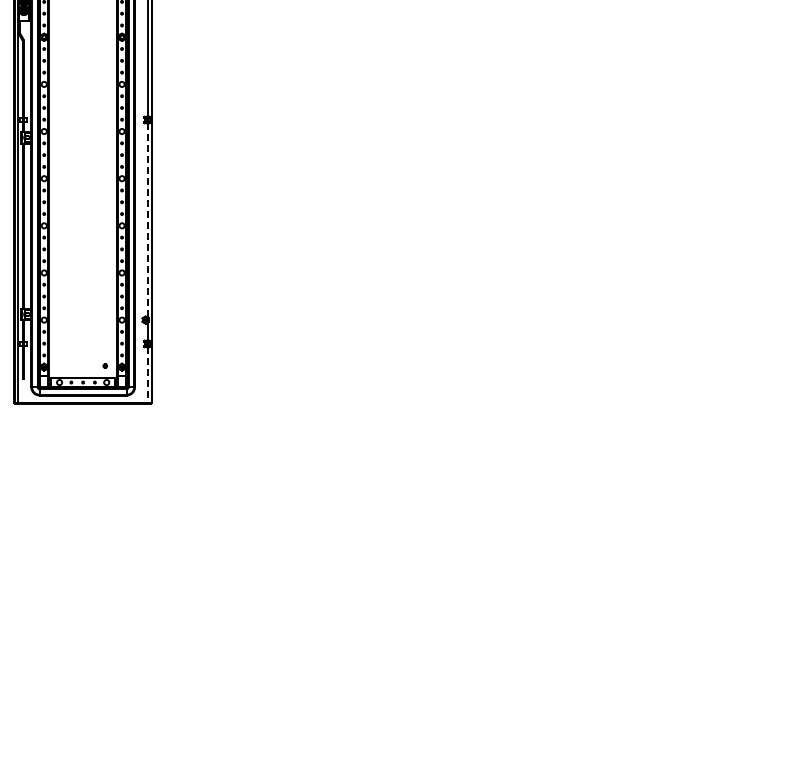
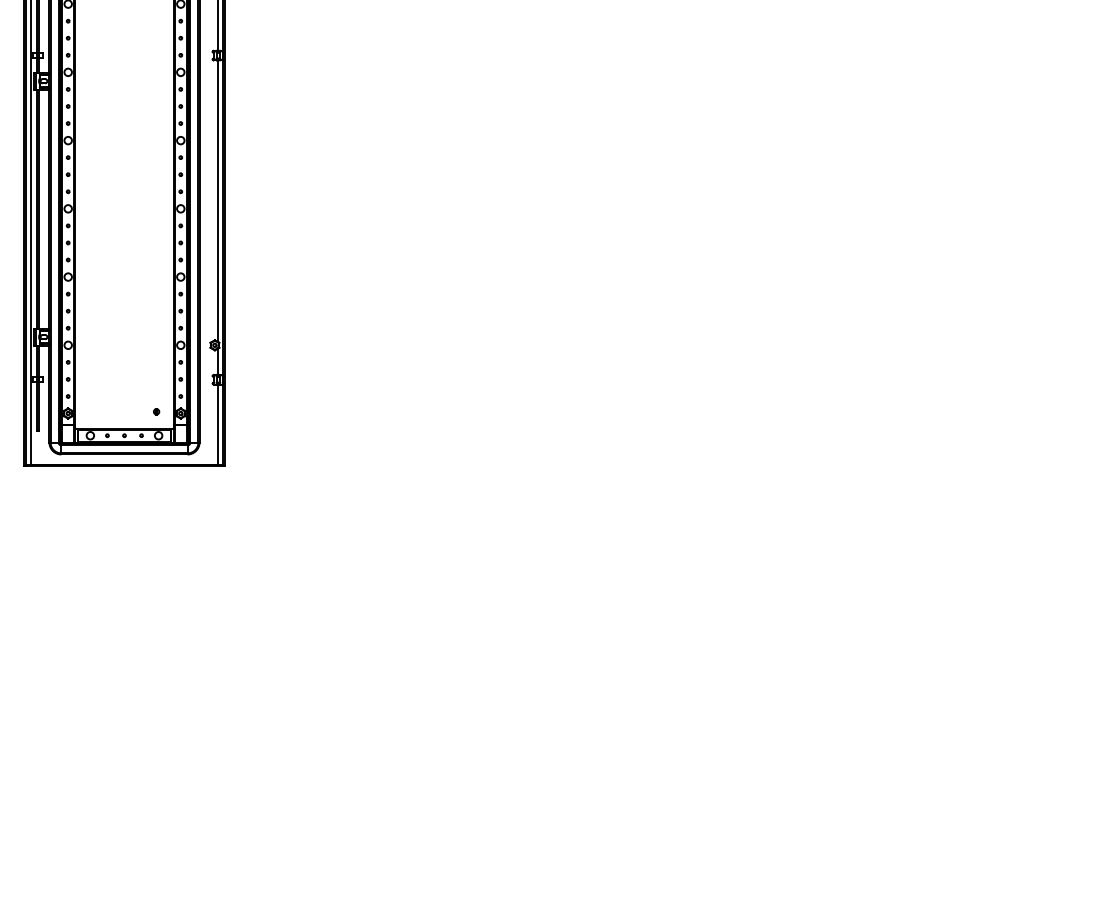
line: (147, 221) -> (217, 202), dashed -> solid
line: (147, 375) -> (217, 425), dashed -> solid

